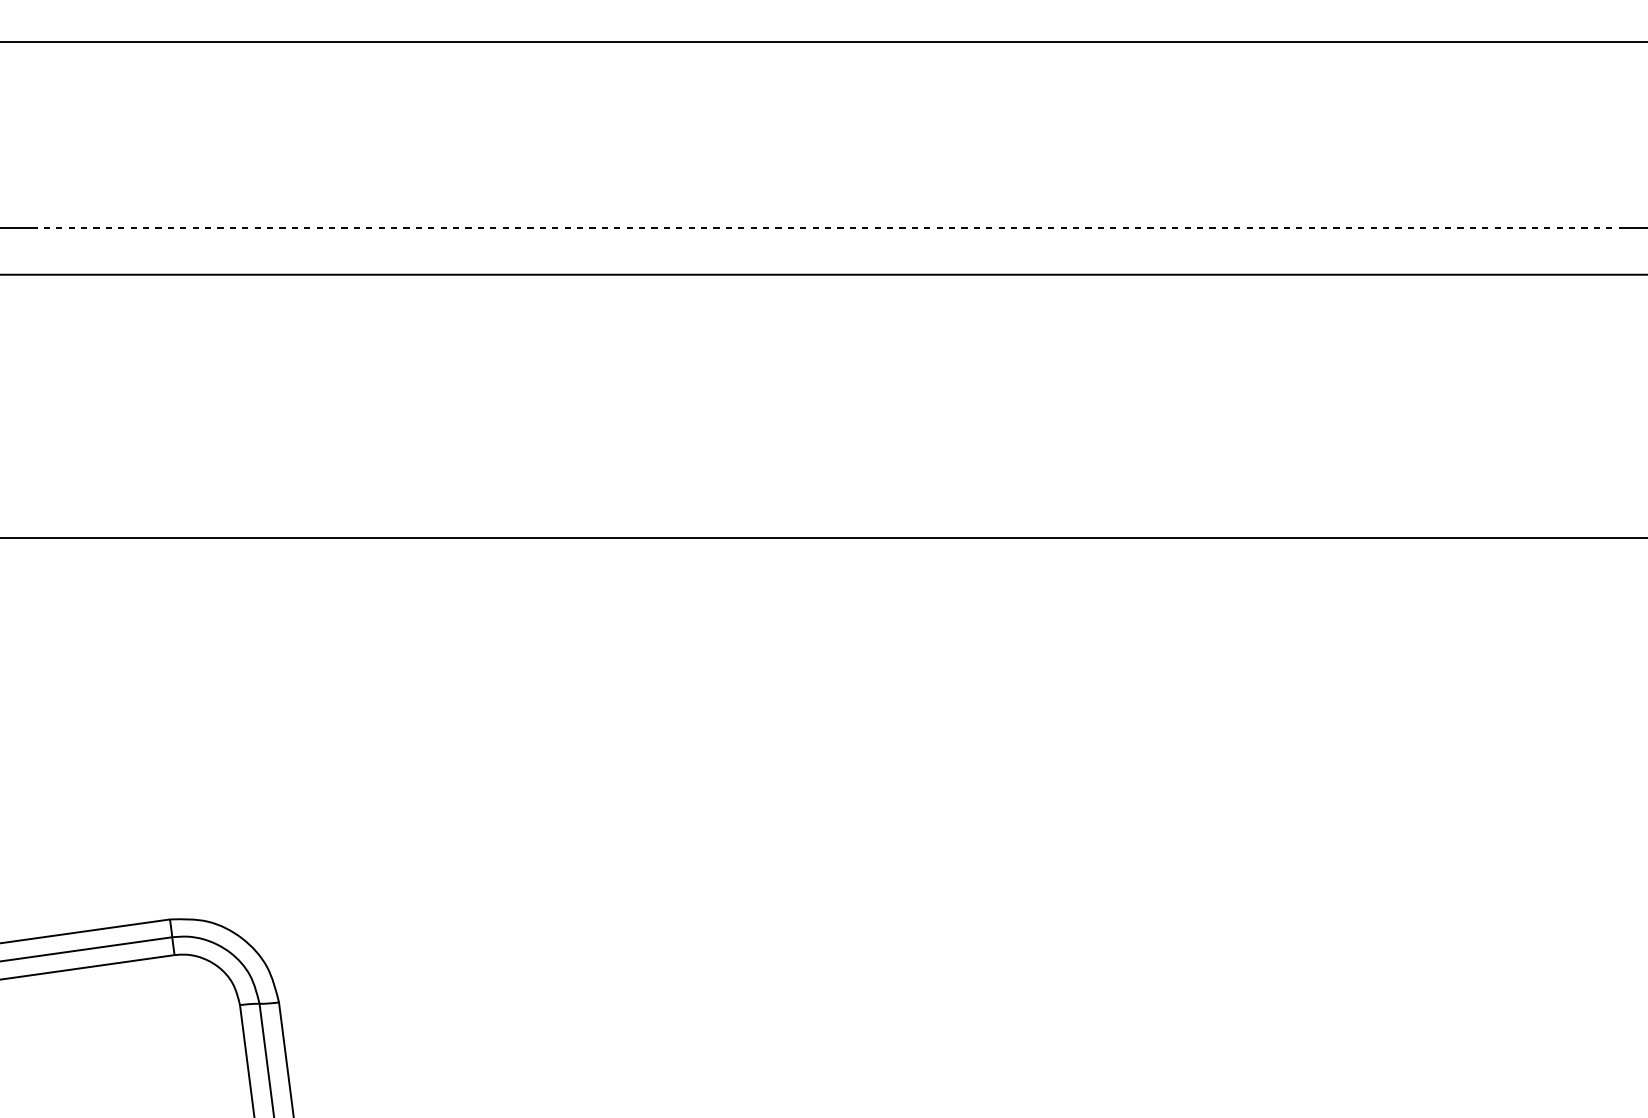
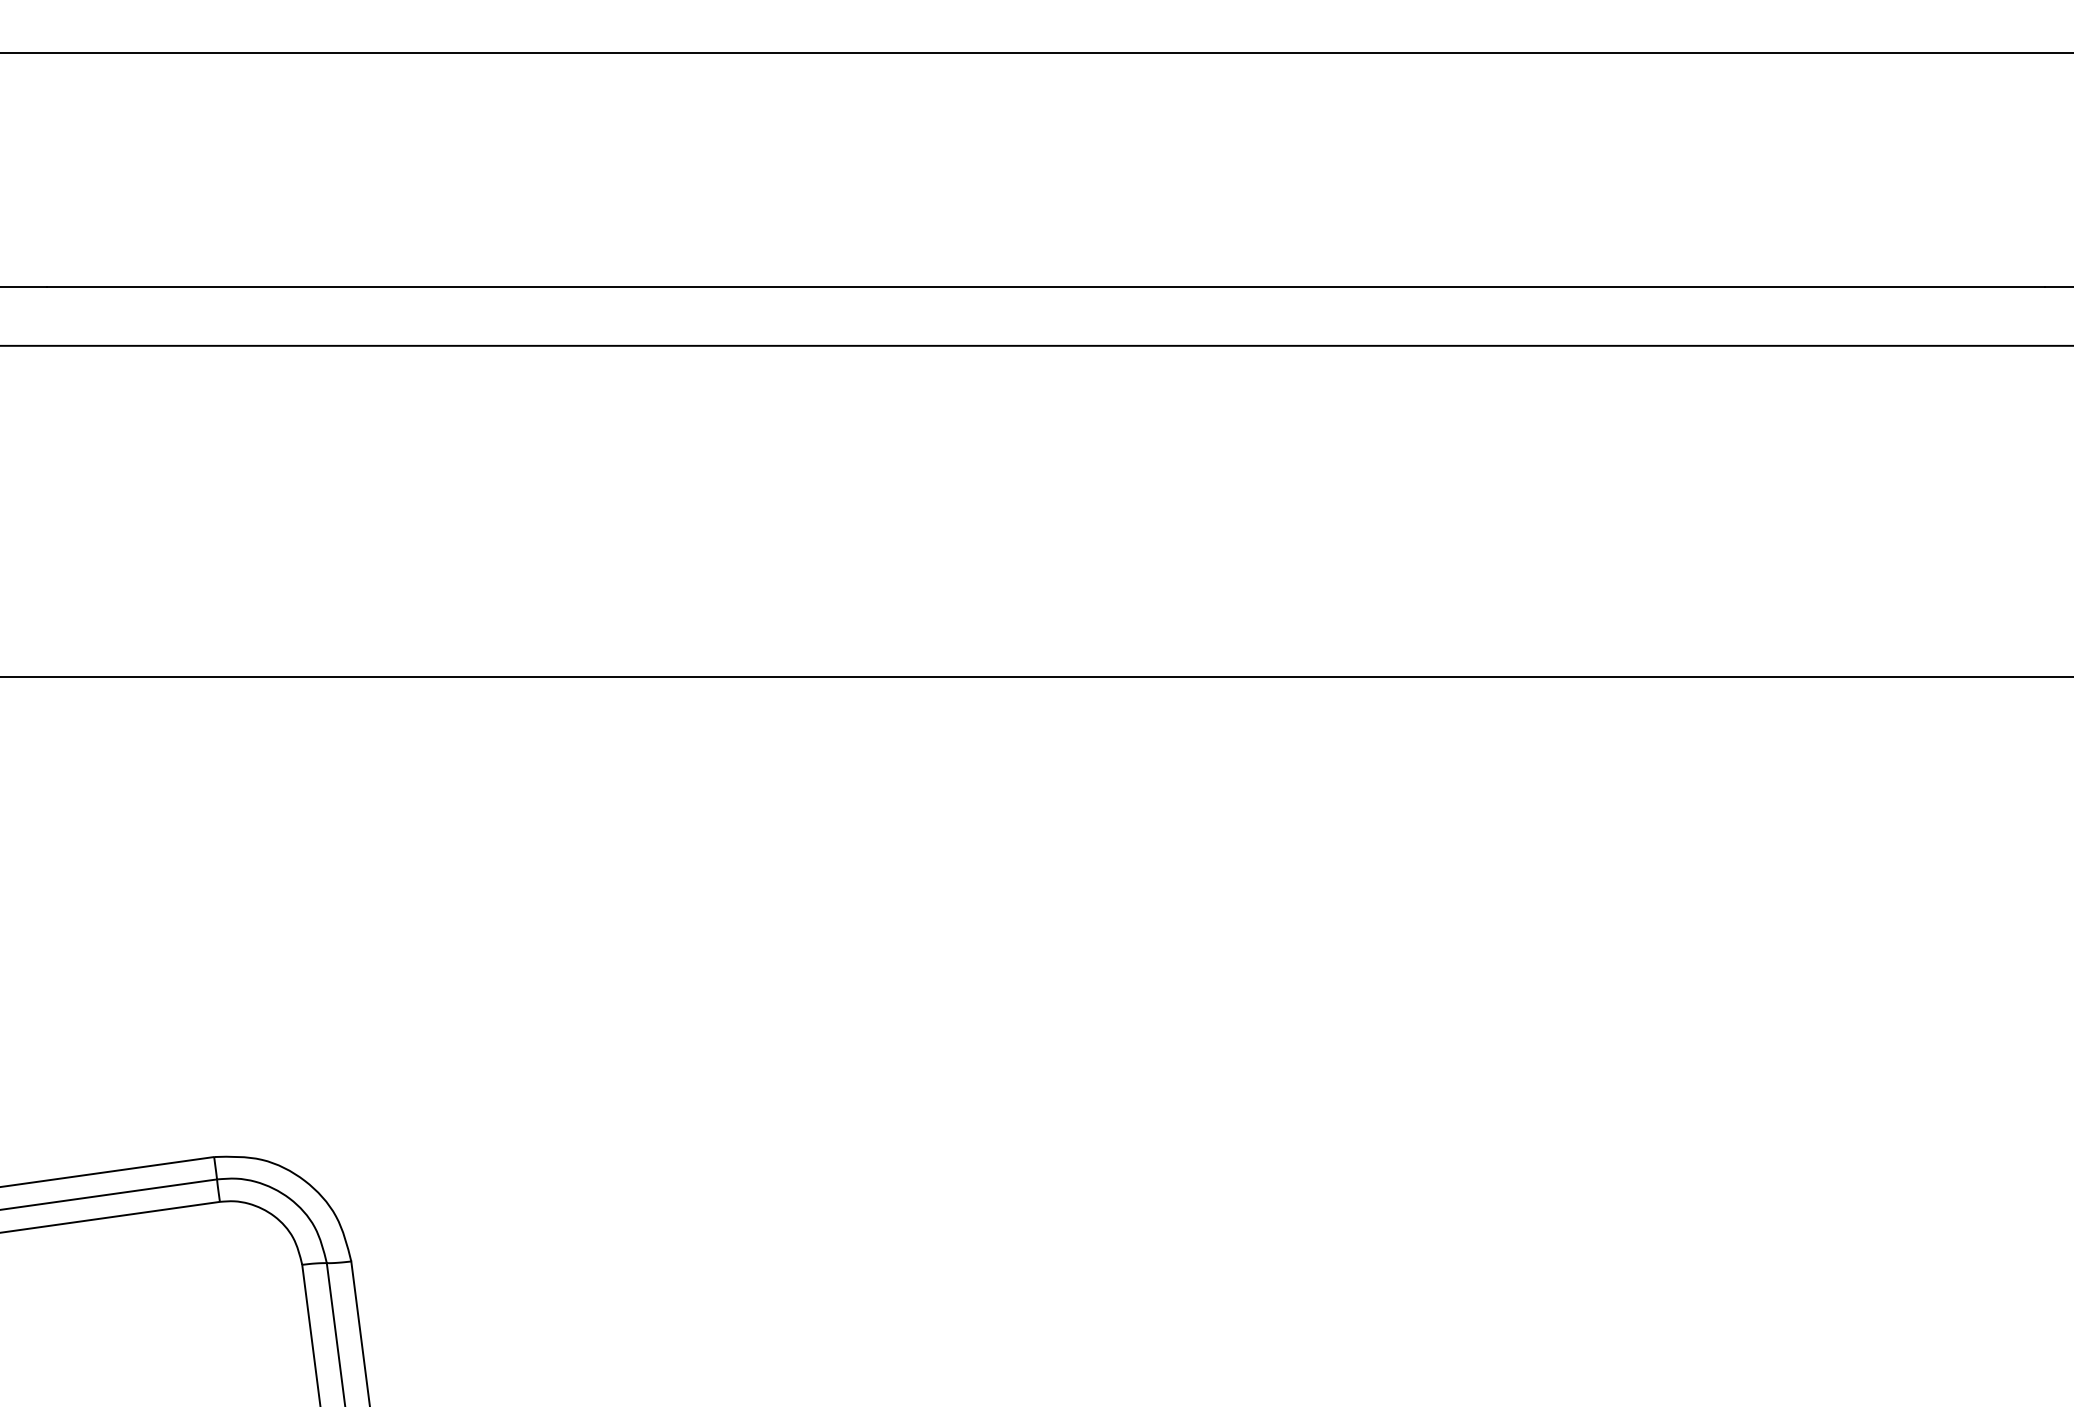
line: (830, 228) -> (1045, 287), dashed -> solid

